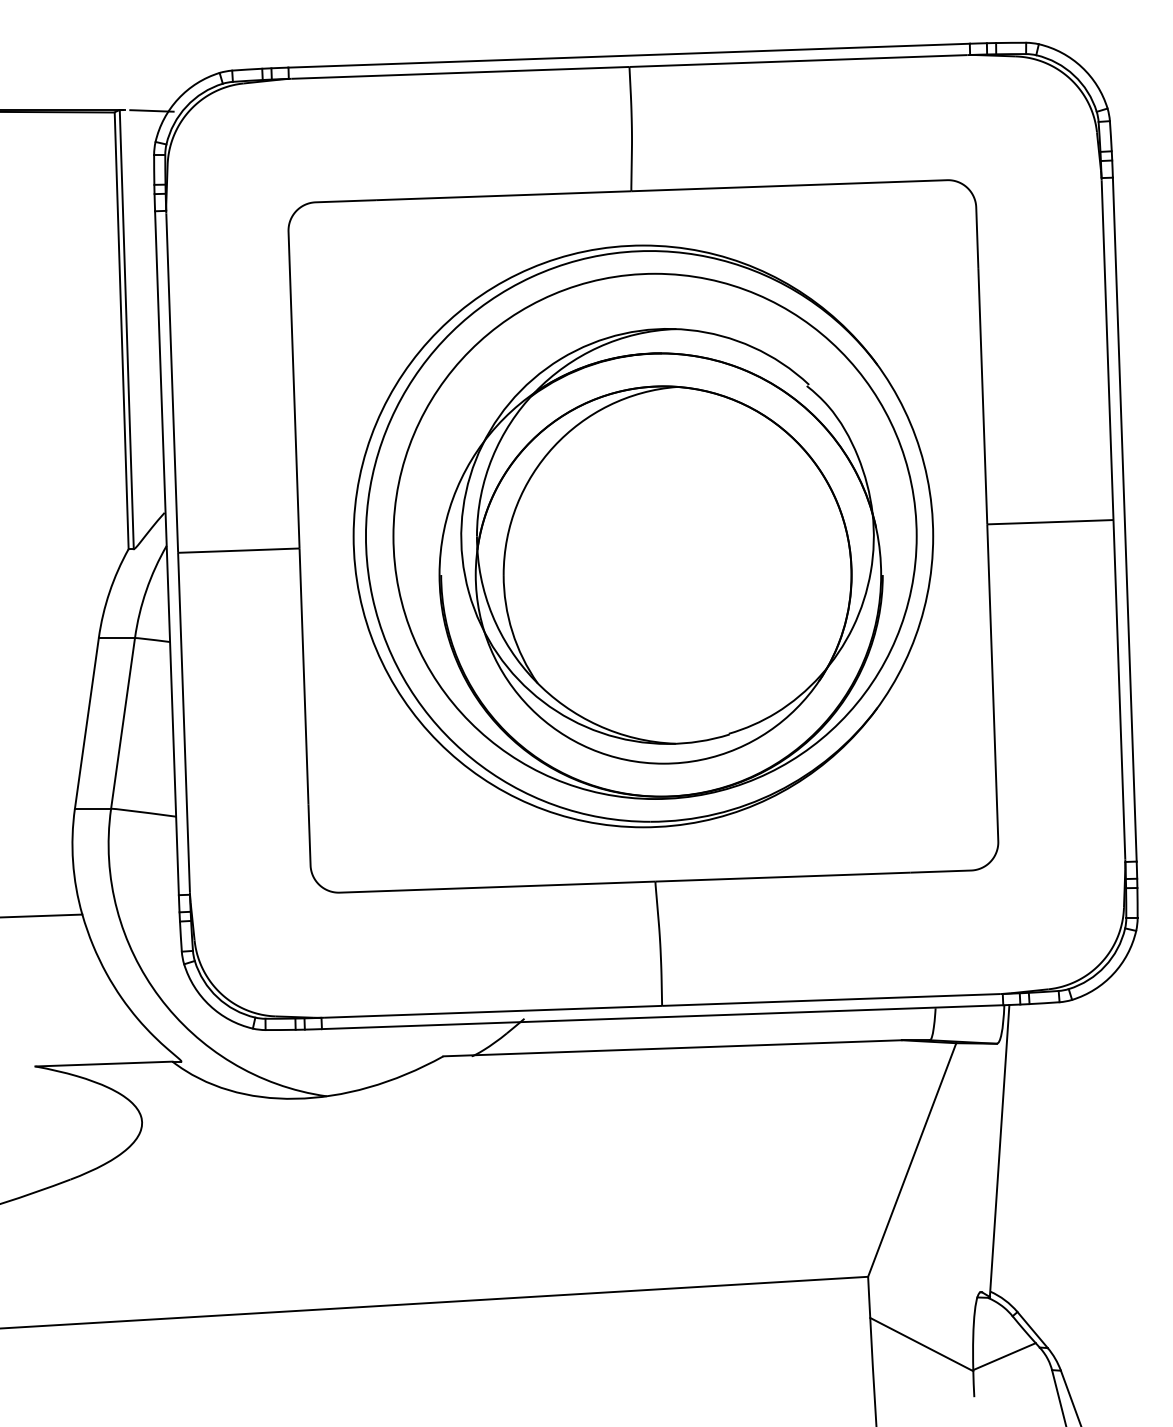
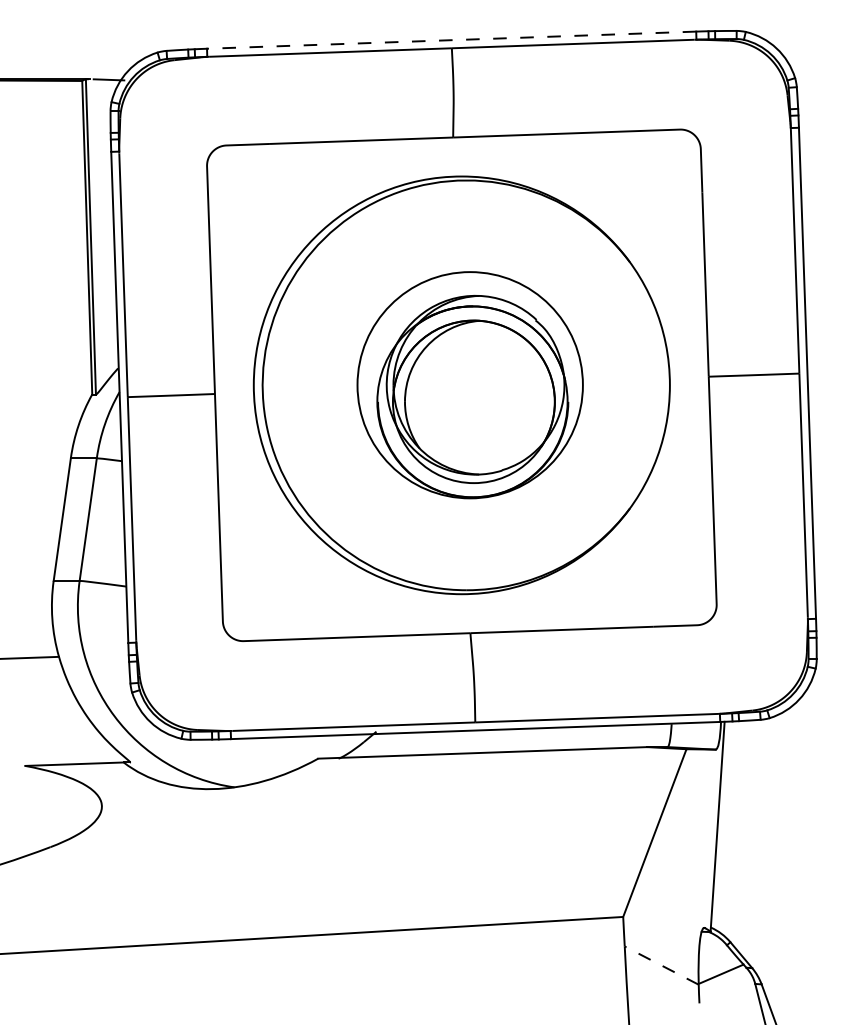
line: (629, 55) -> (451, 40), solid -> dashed
part: (654, 535) -> (469, 384), size x0.6
line: (921, 1344) -> (661, 965), solid -> dashed

